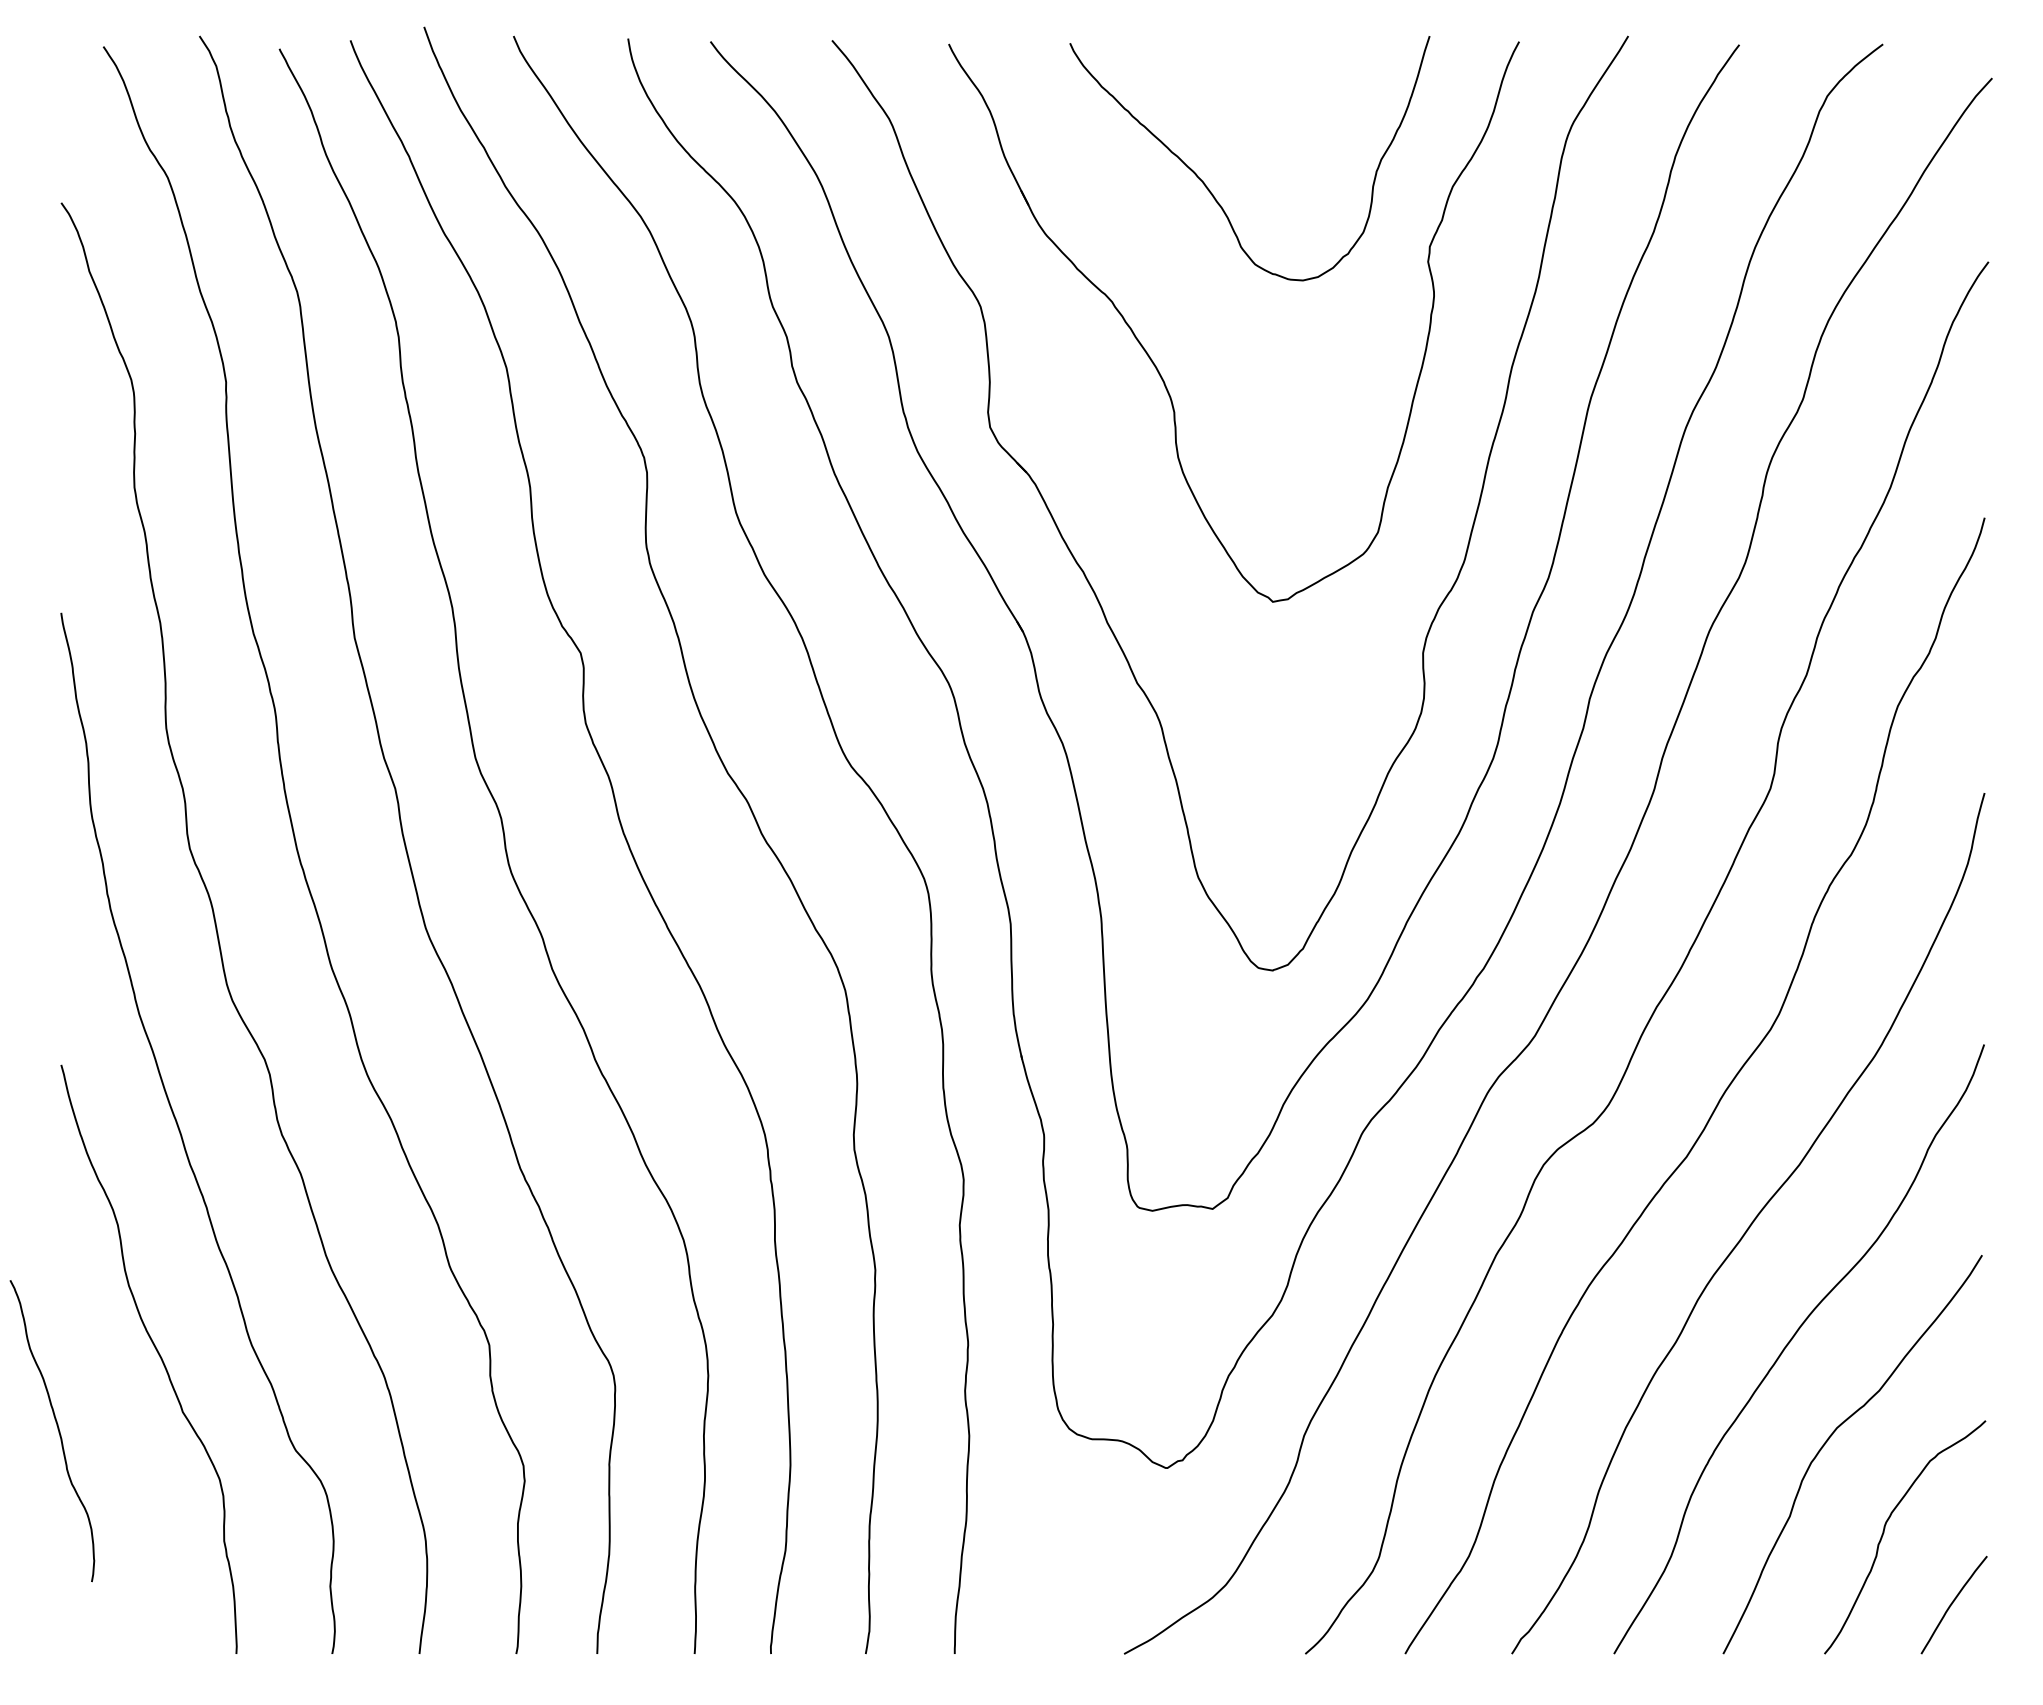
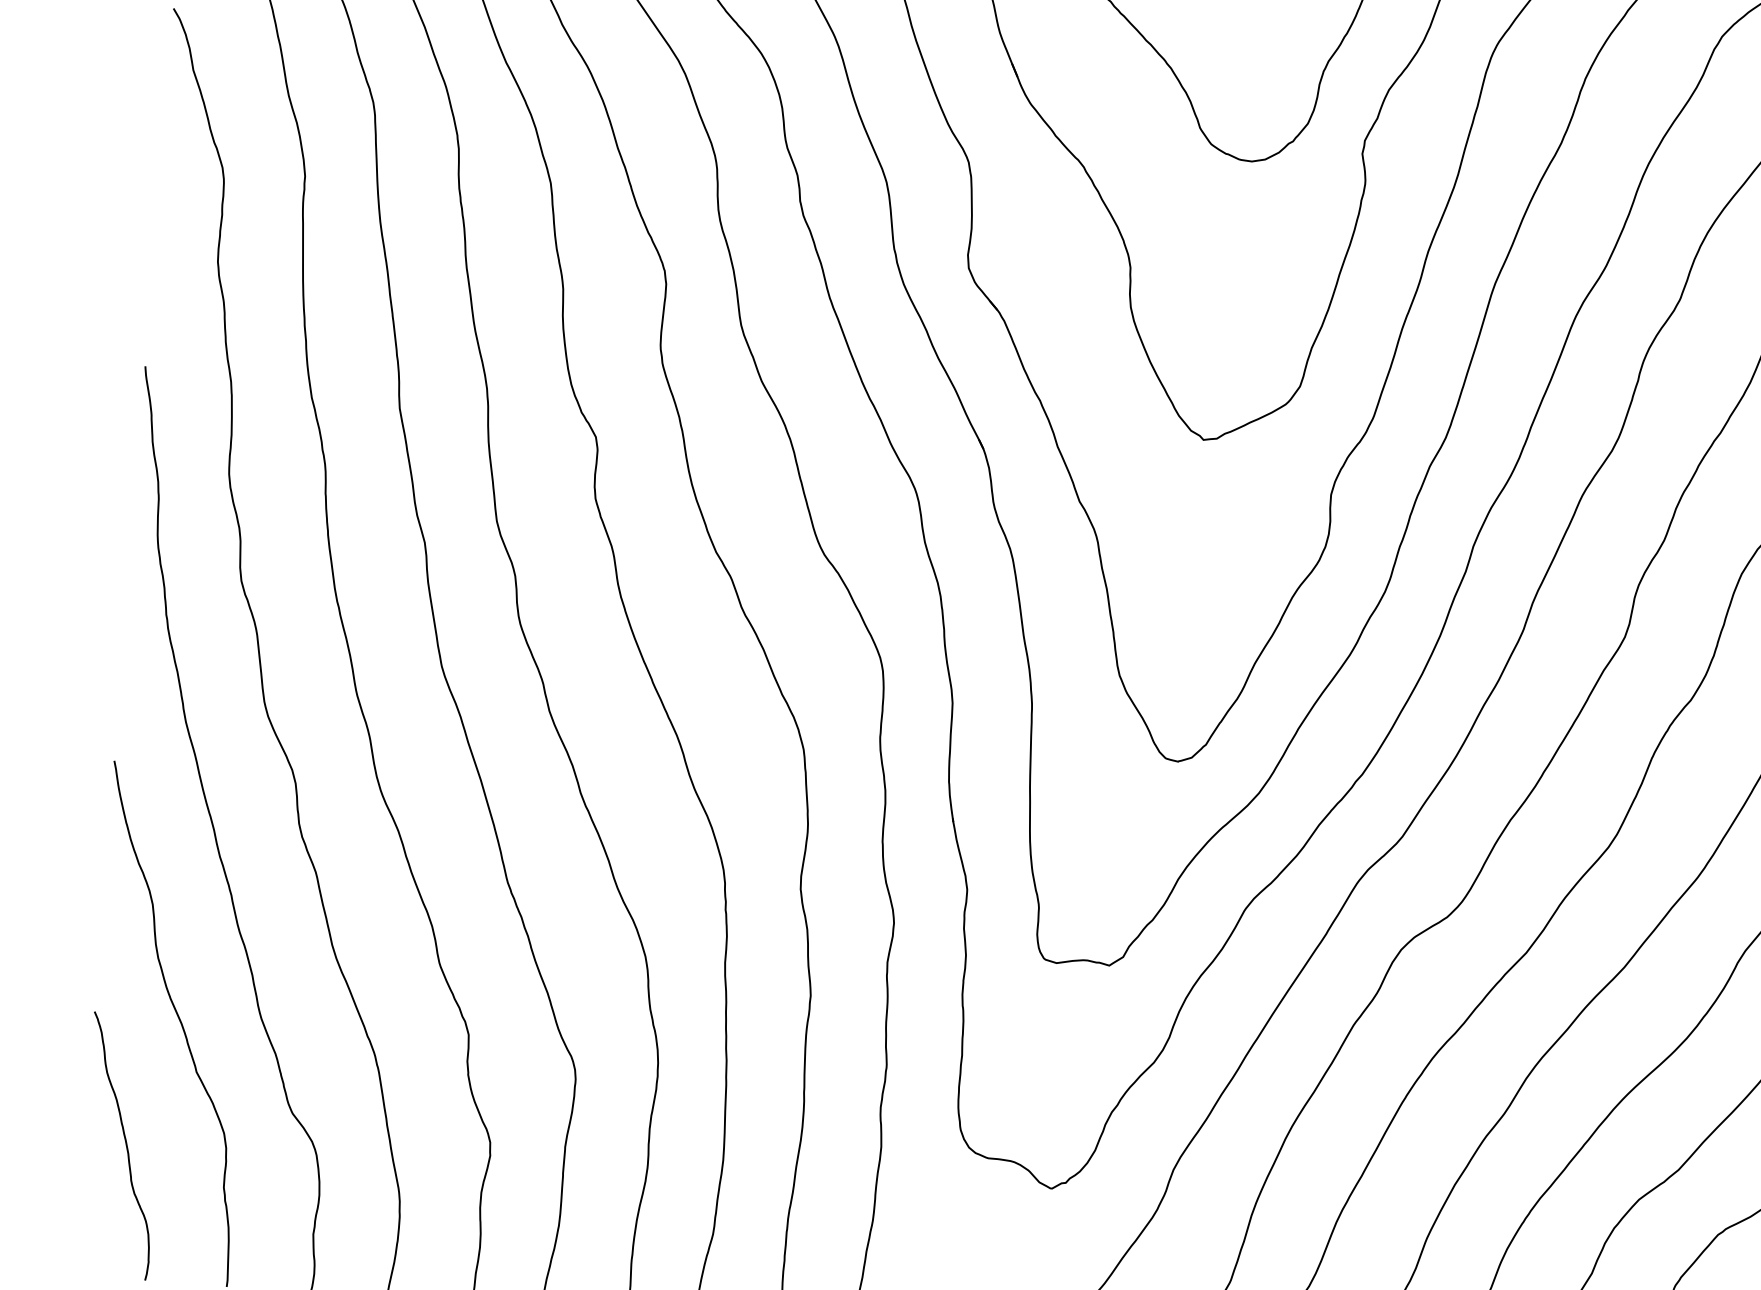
curve: (57, 1429) -> (125, 1145), moved

